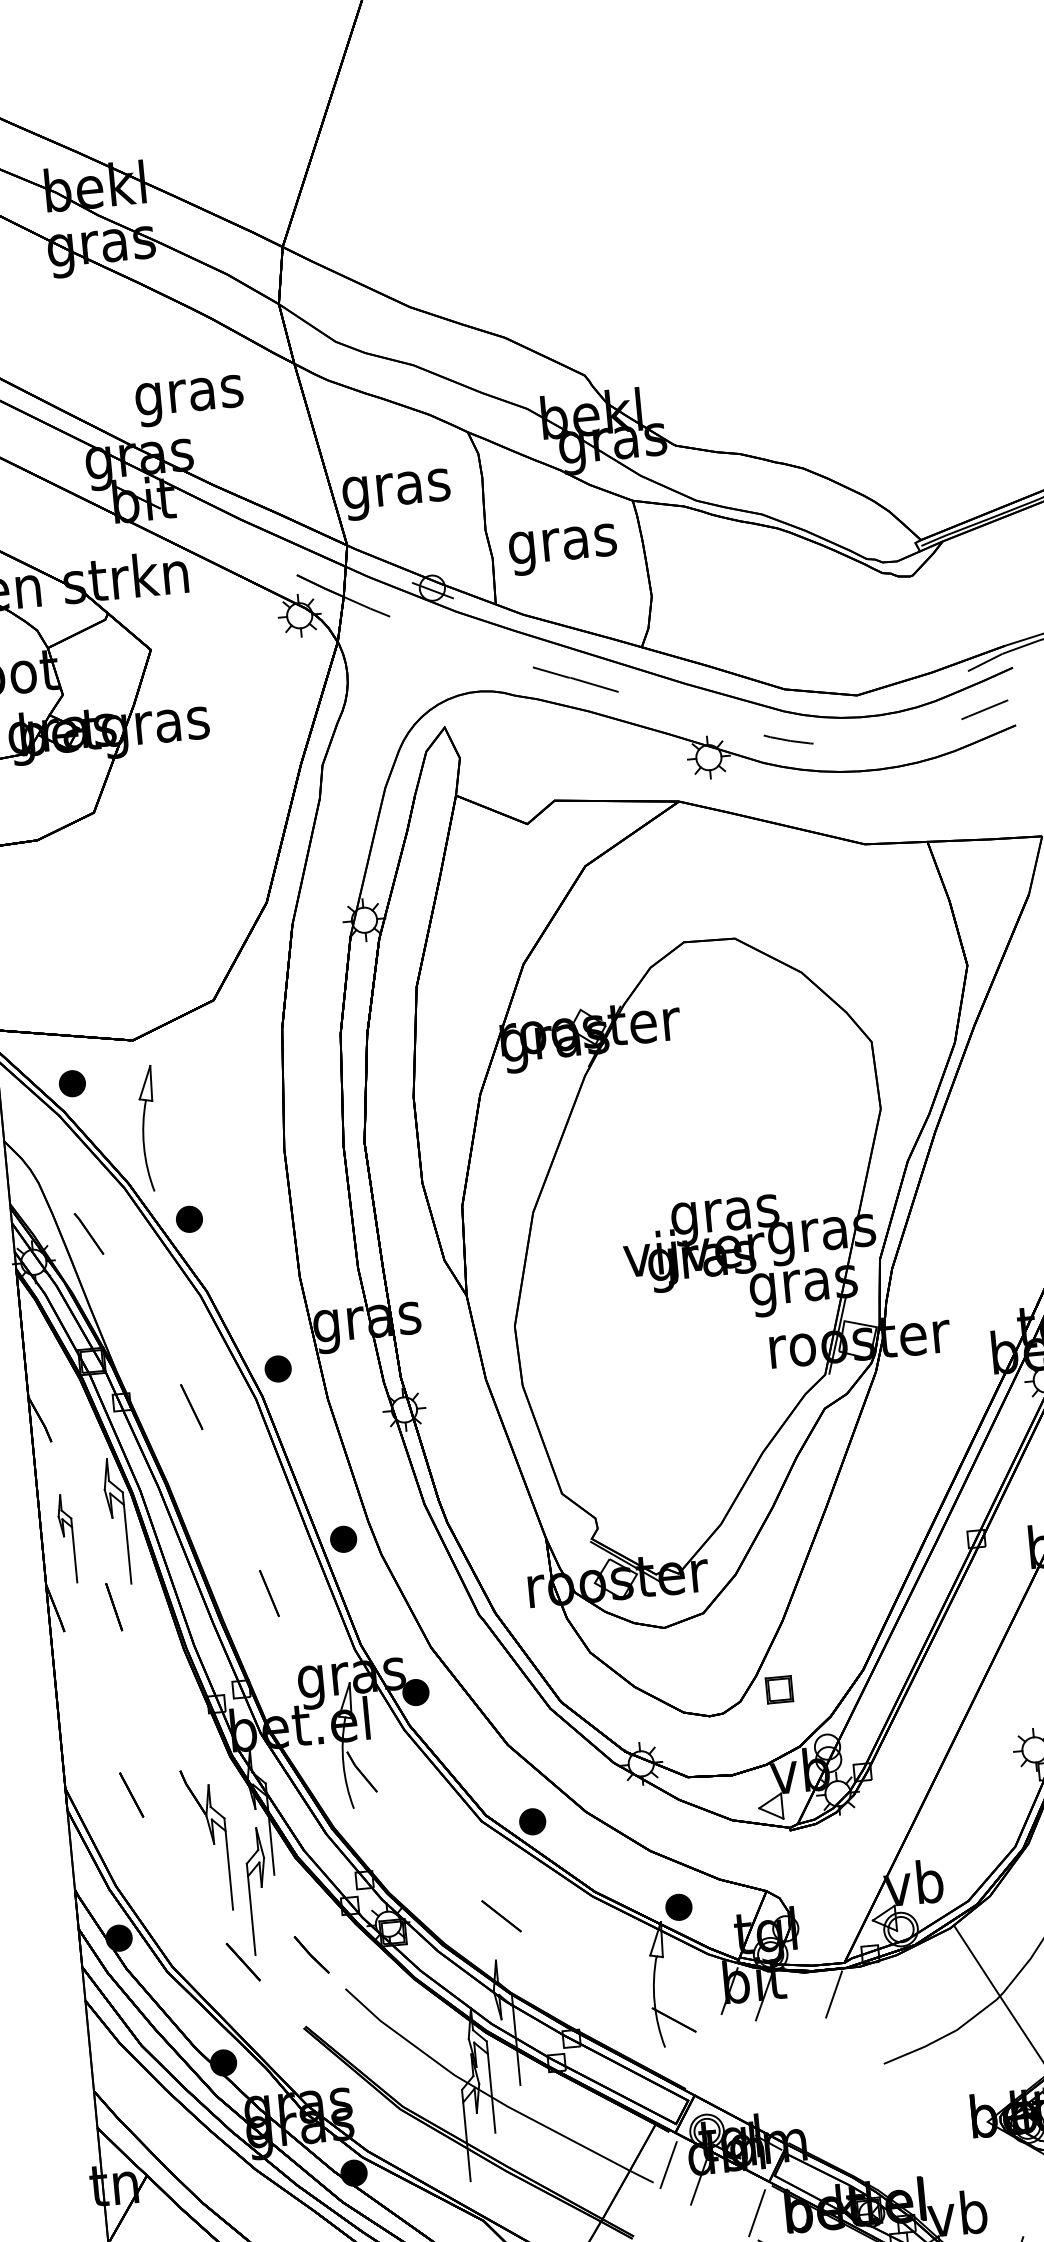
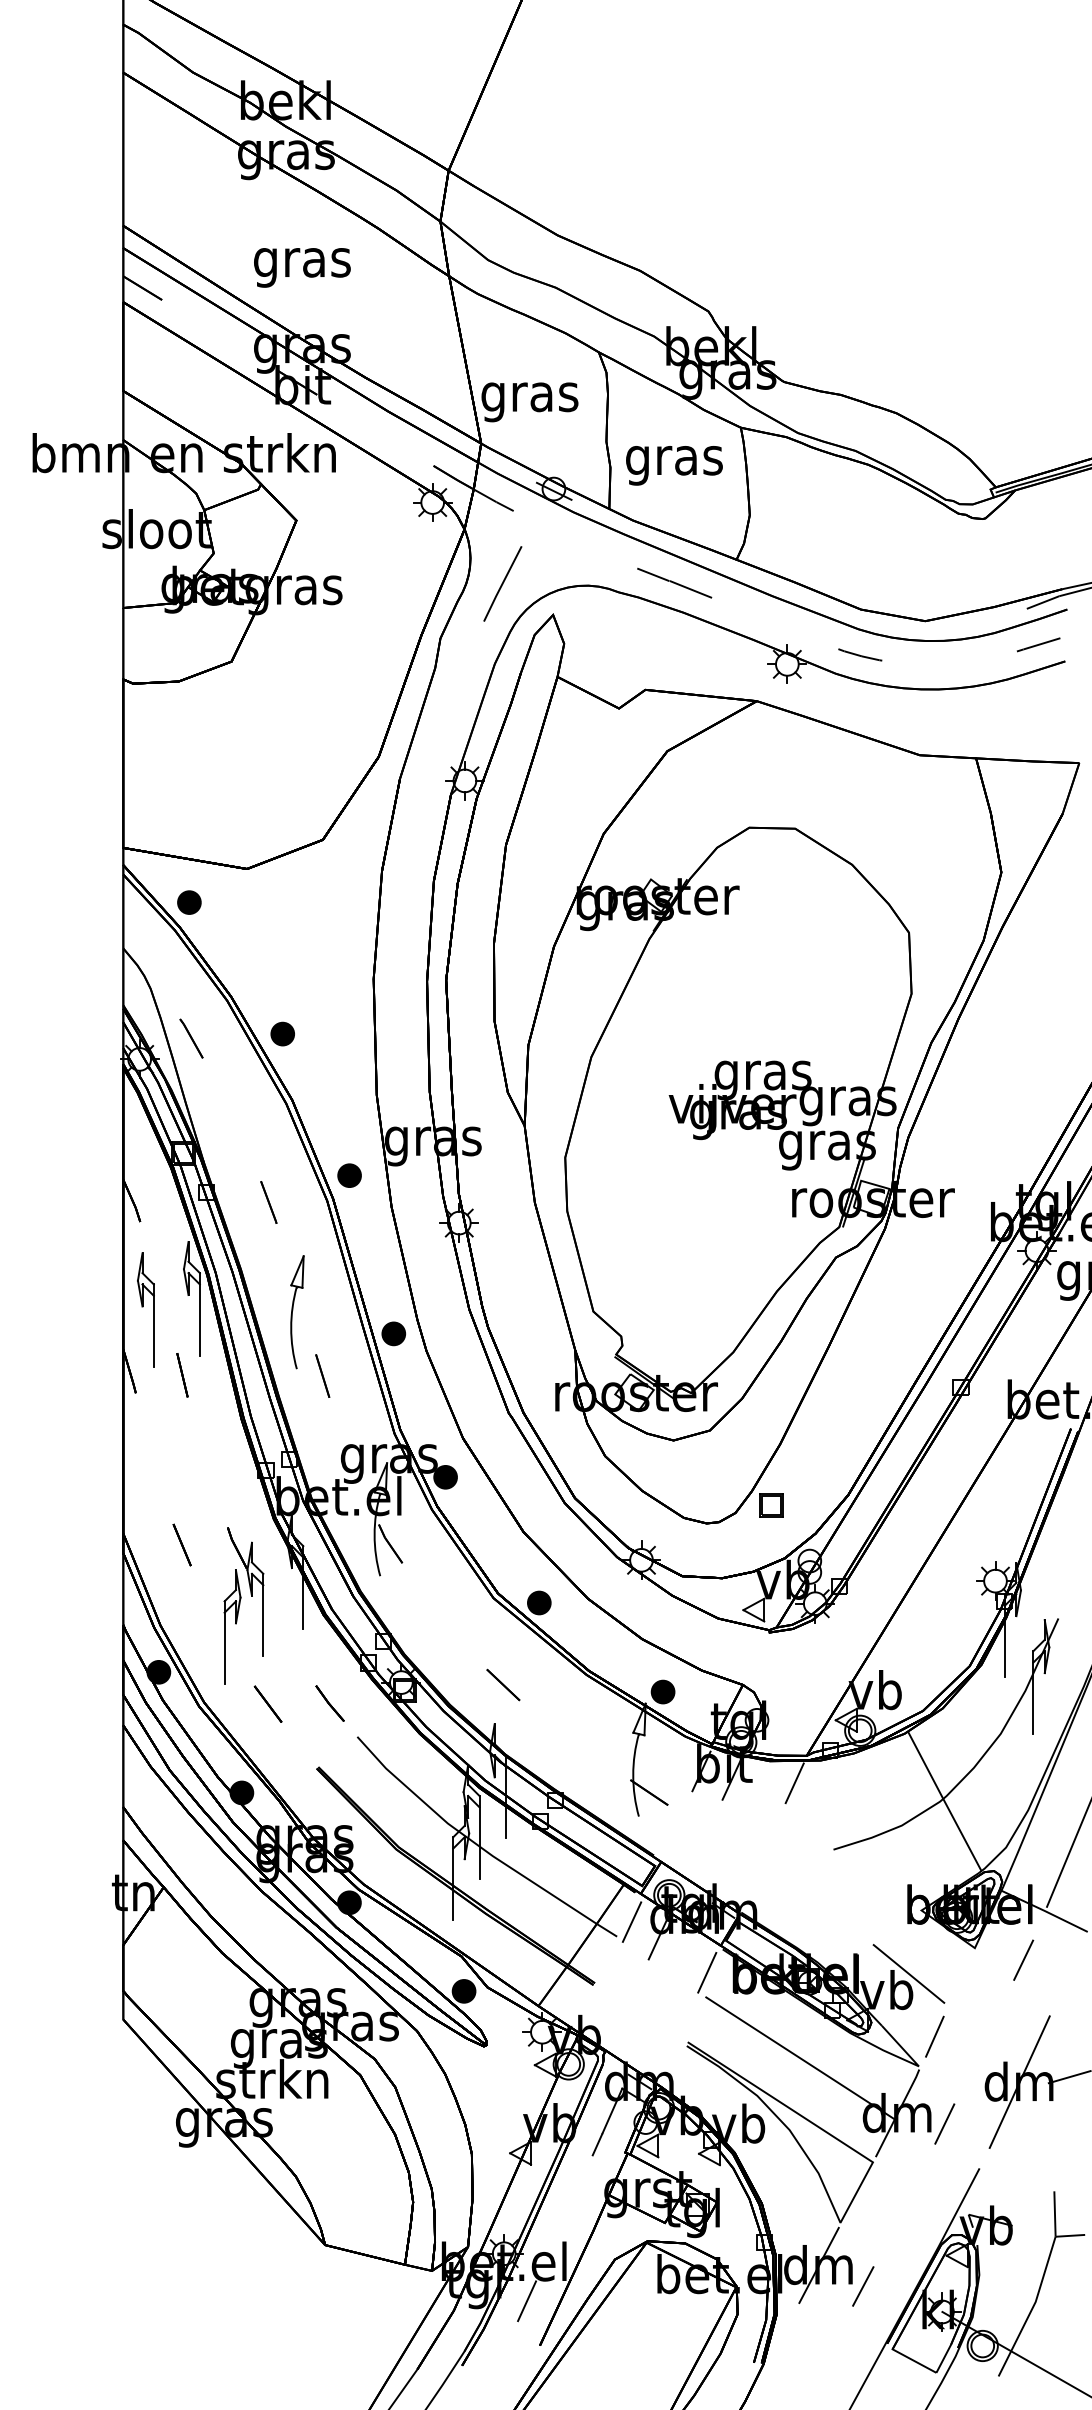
text: (189, 400) -> (302, 267), moved
line: (385, 697) -> (502, 583), added
part: (149, 1128) -> (297, 1312), moved
part: (66, 1538) -> (145, 1309), size x1.43
part: (258, 1890) -> (232, 1626), moved
line: (979, 2192) -> (908, 1973), added

